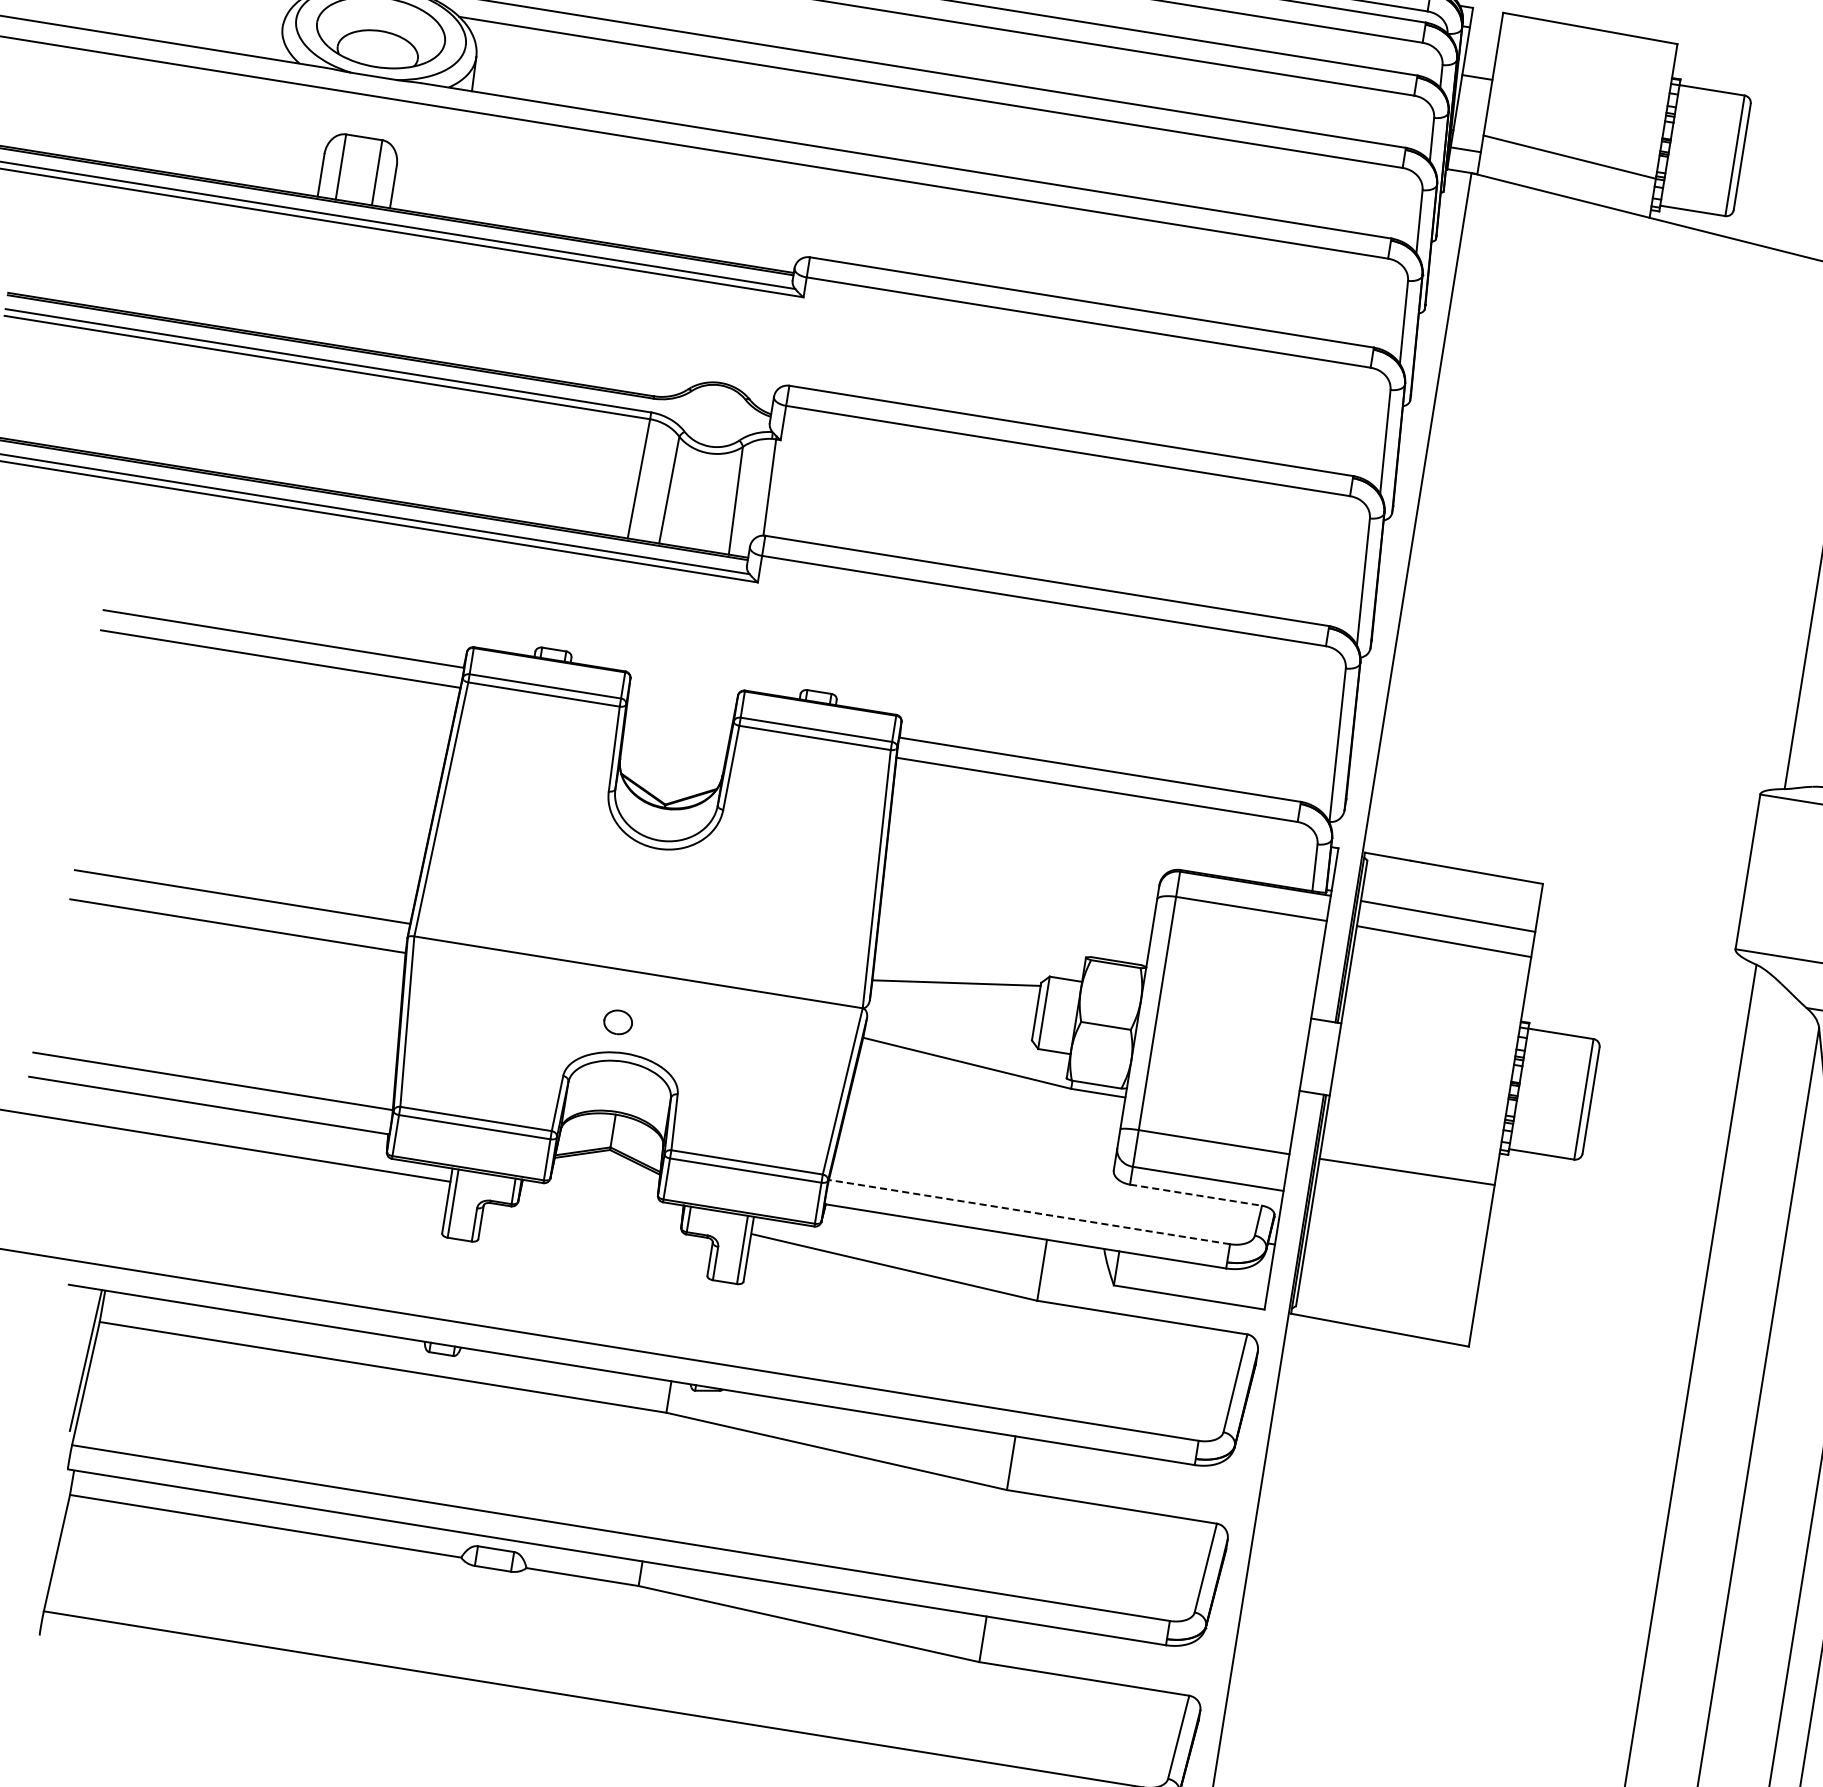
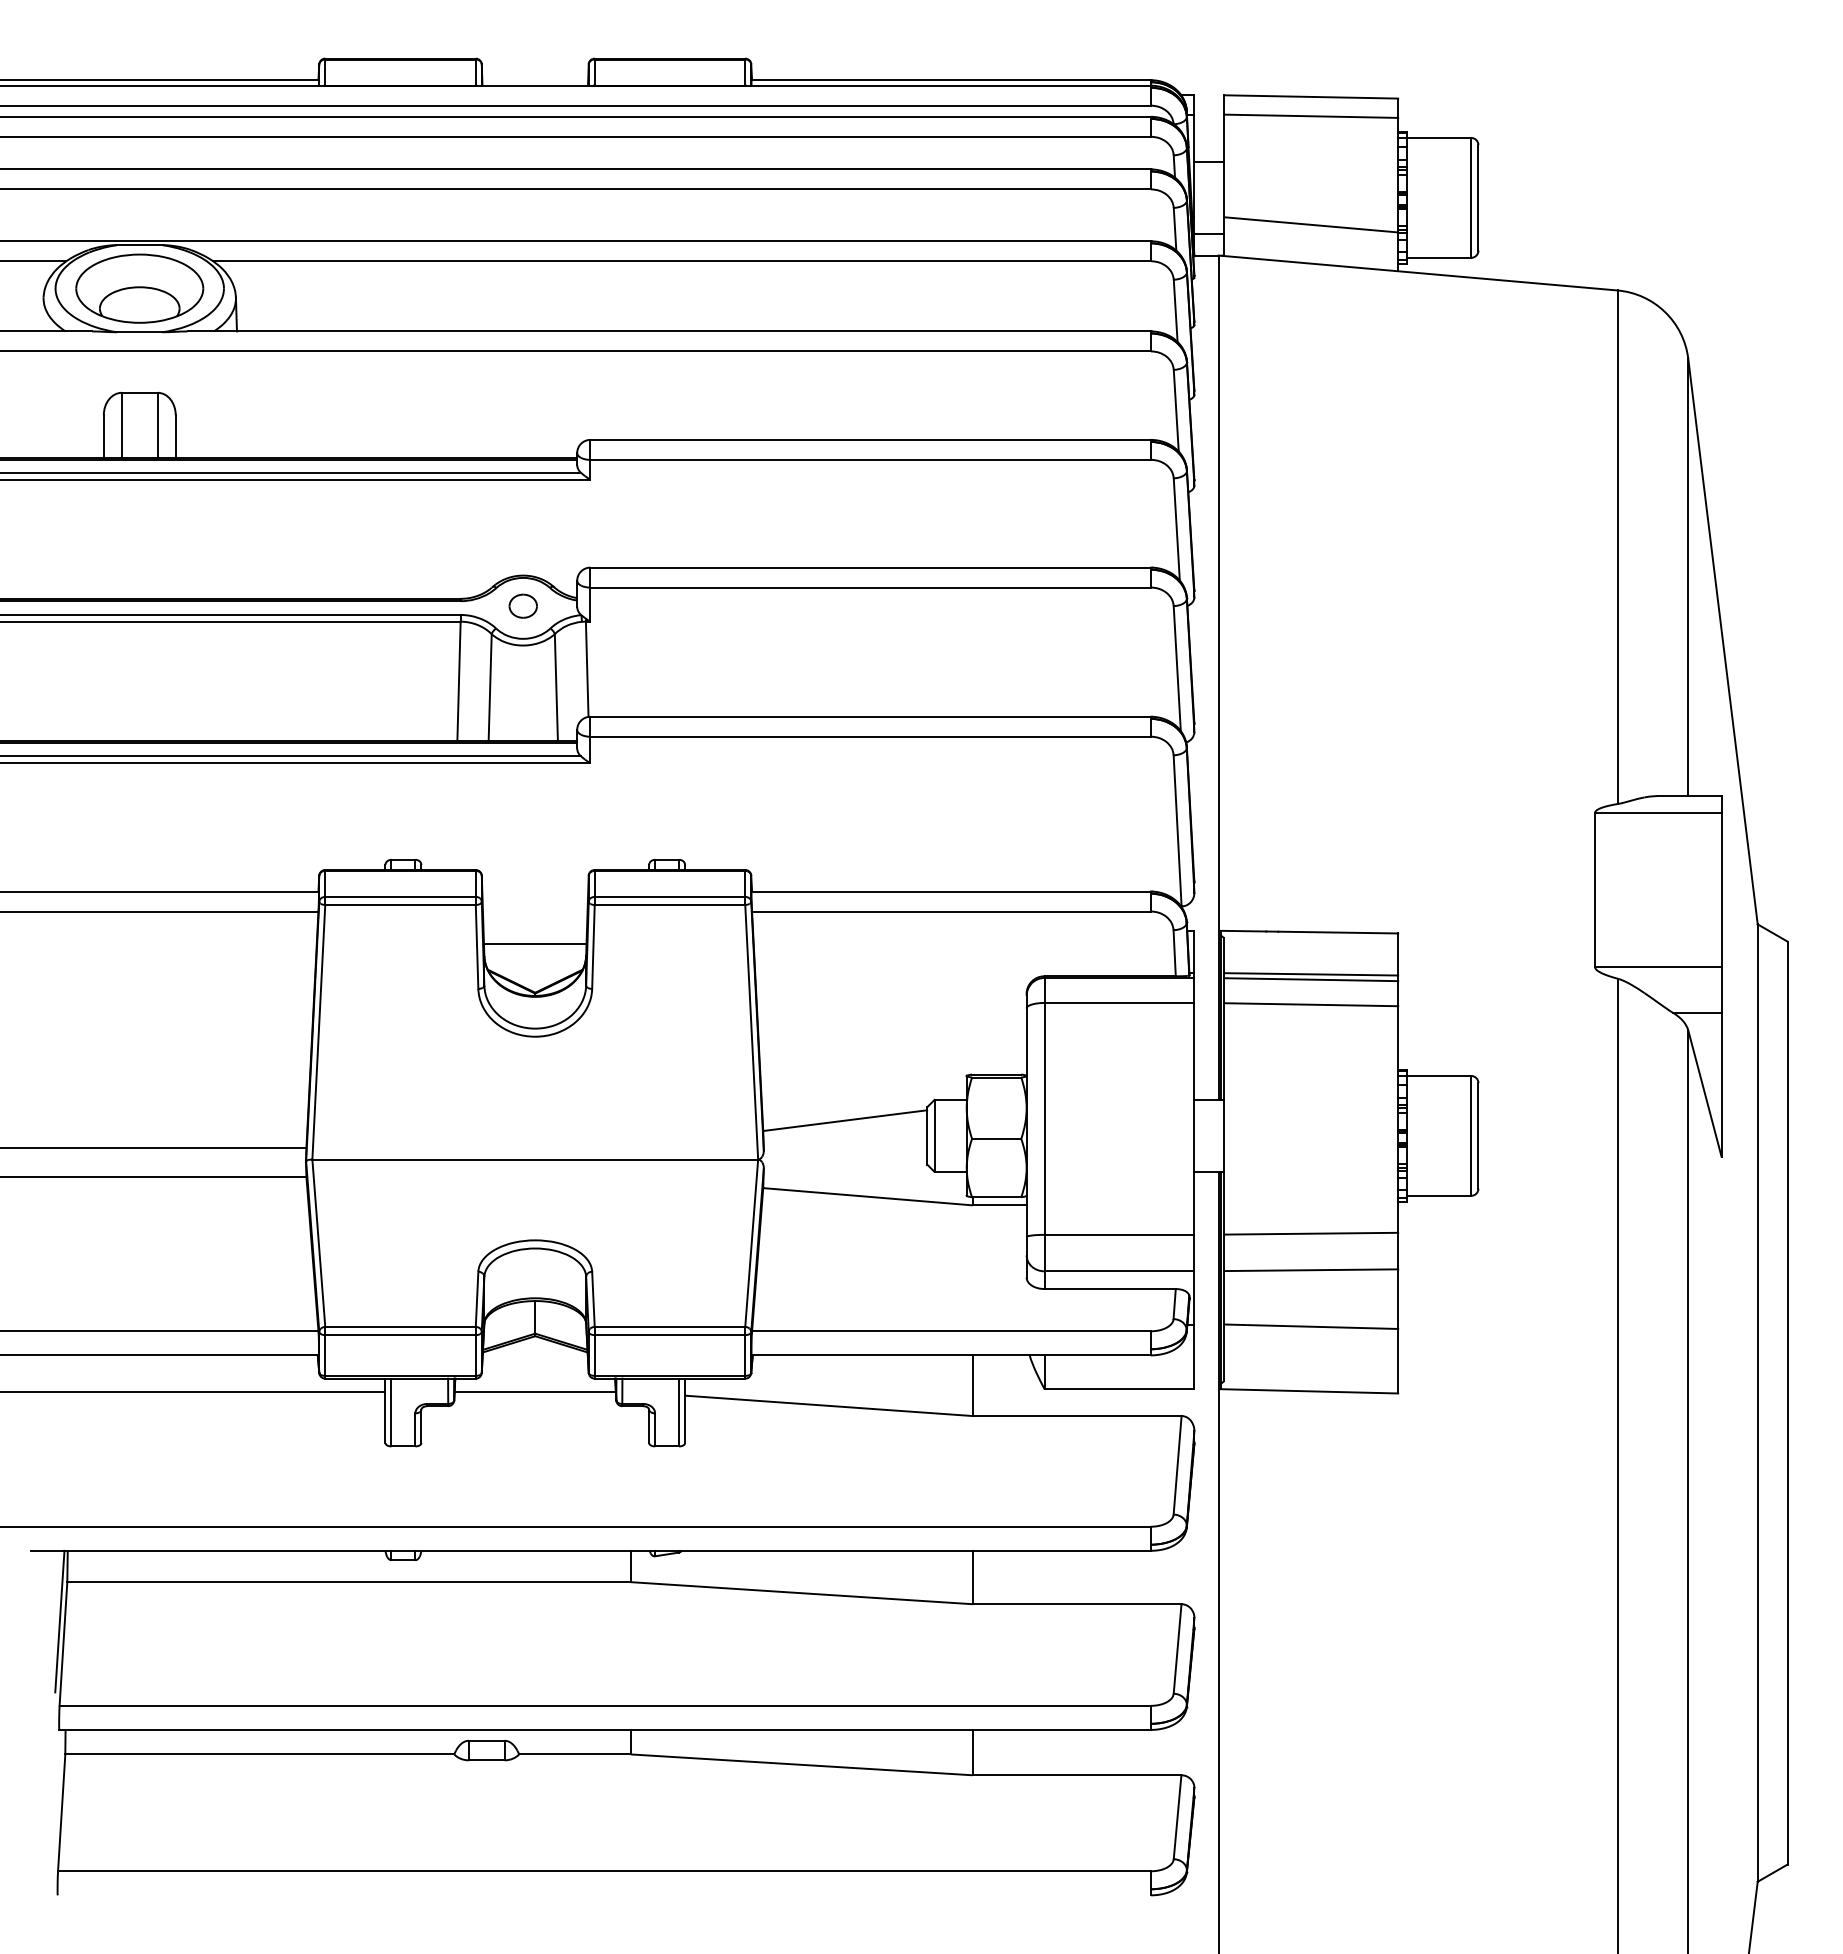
line: (1587, 47) -> (1311, 115), added
line: (672, 754) -> (534, 943), added
line: (1449, 911) -> (1311, 974), added
part: (617, 1021) -> (522, 605), moved
line: (1196, 1195) -> (1110, 1289), dashed -> solid
line: (600, 1205) -> (534, 1391), added
line: (1401, 1208) -> (1311, 1270), added
line: (1028, 1212) -> (950, 1331), dashed -> solid
line: (1392, 1265) -> (1311, 1326), added

